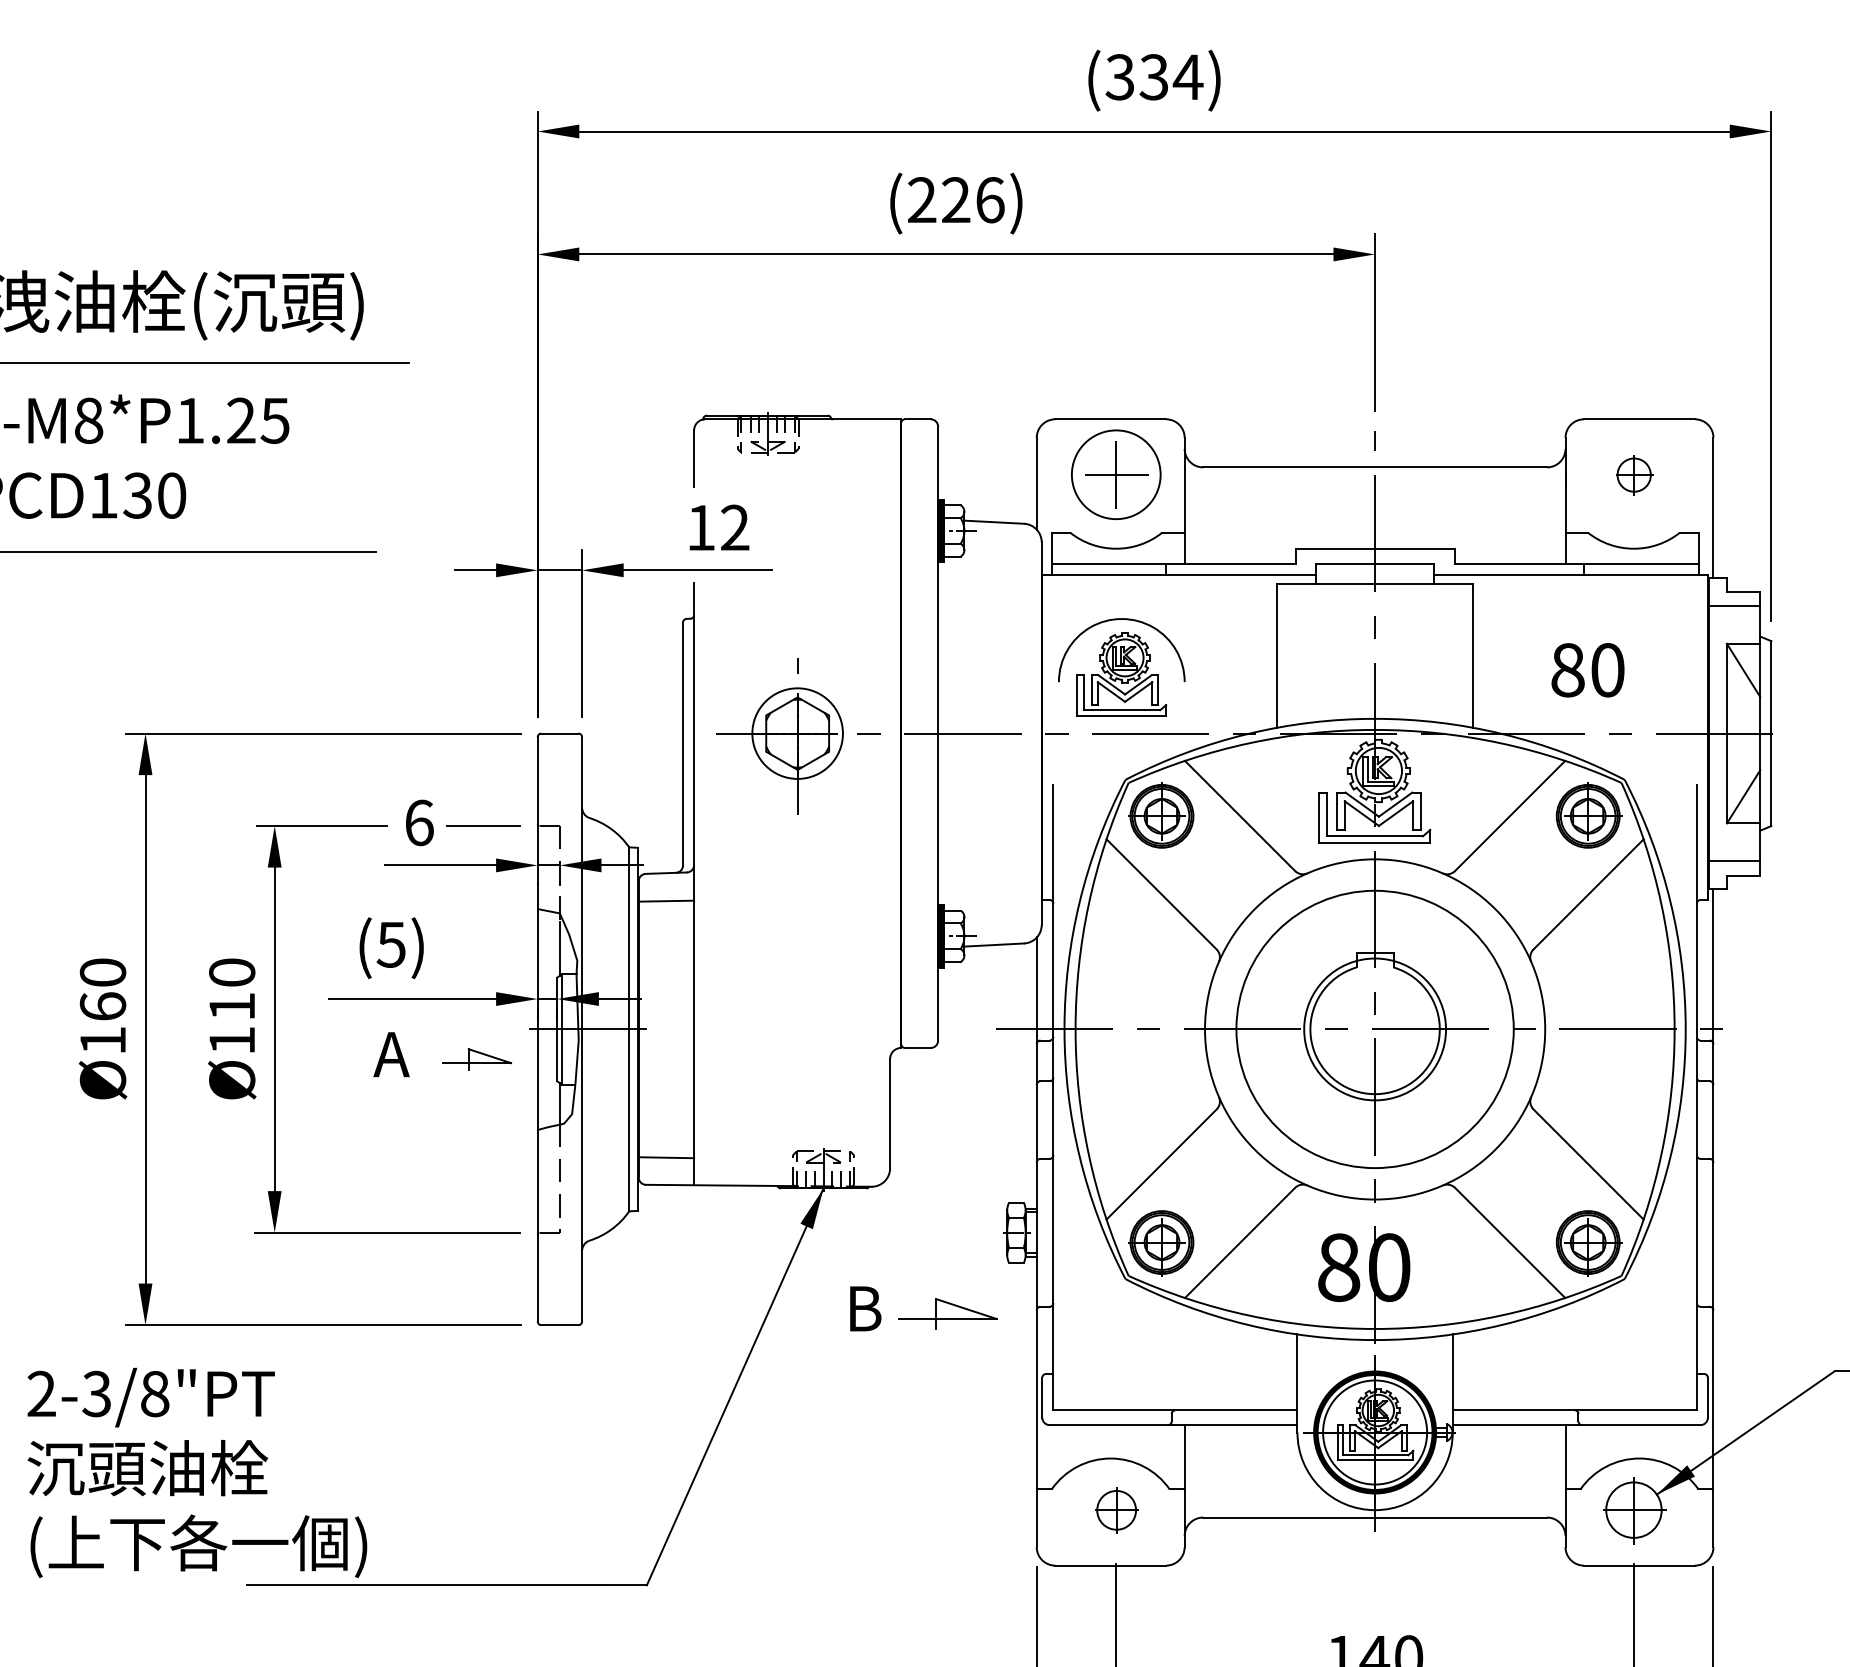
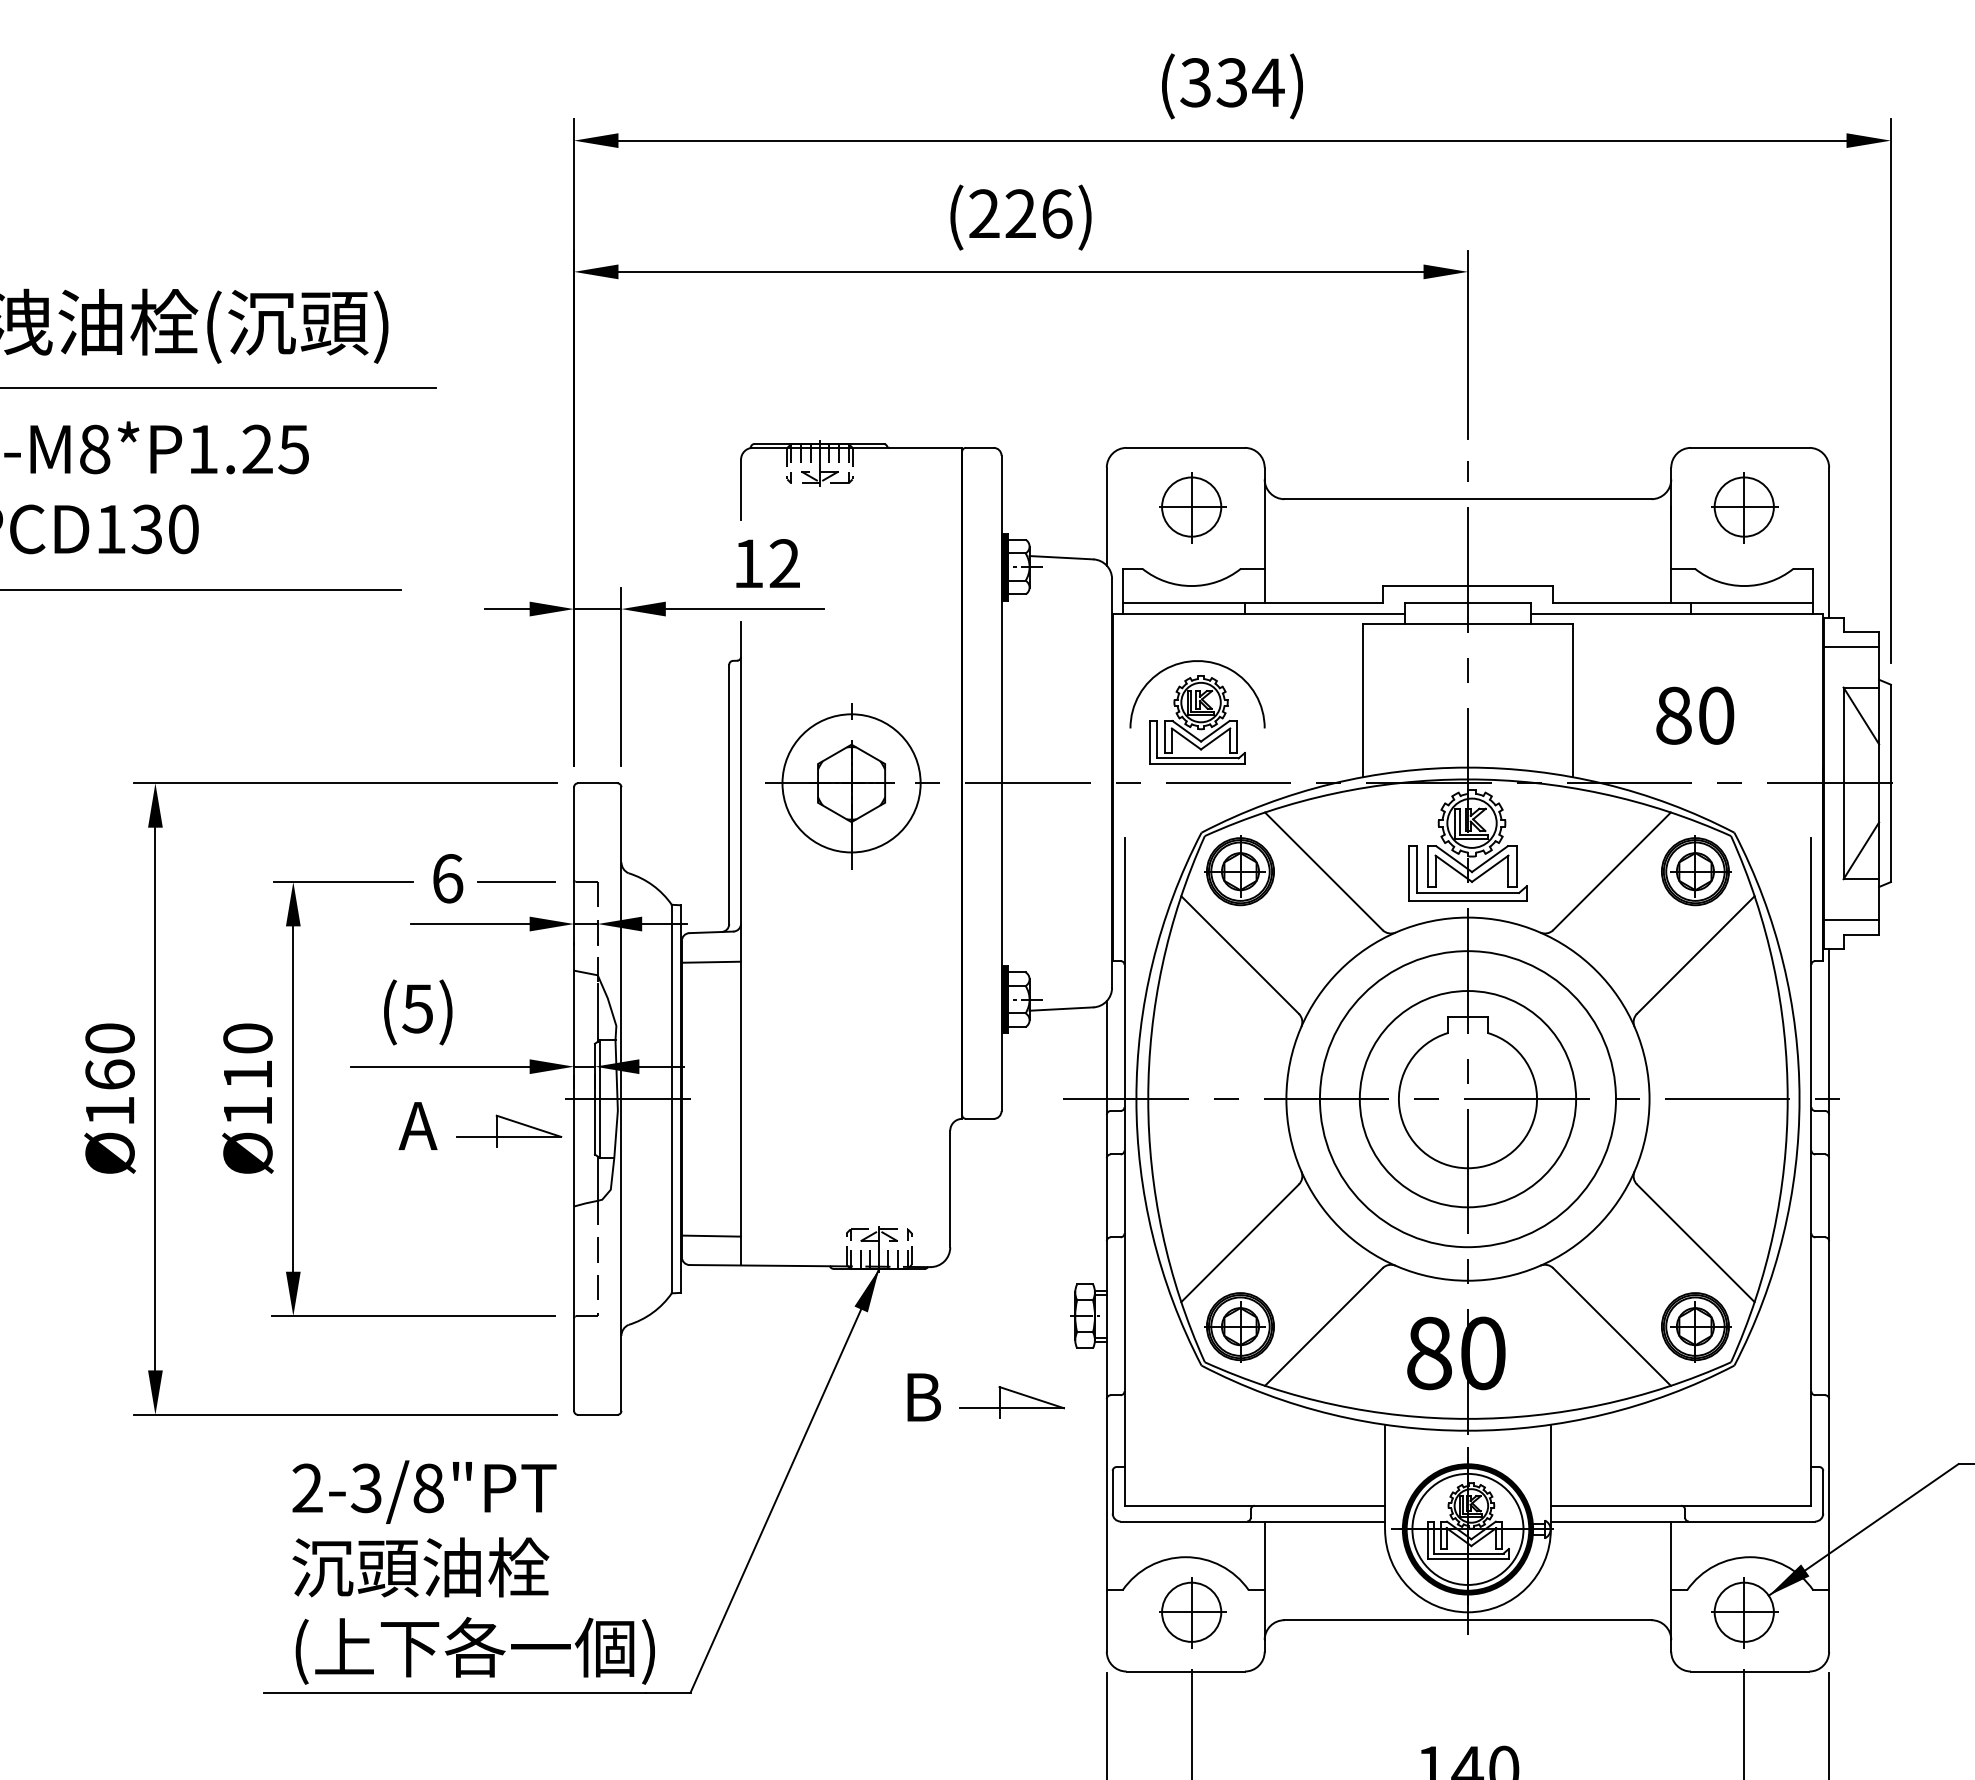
circle: (1116, 474) -> (1191, 506), size x0.62
part: (1634, 475) -> (1744, 507), size x1.67
circle: (797, 733) -> (851, 783), size x1.43
circle: (1374, 1029) -> (1467, 1099), size x1.43
part: (477, 1058) -> (509, 1130), size x1.43
text: (197, 1472) -> (473, 1572), moved
part: (1117, 1510) -> (1192, 1612), size x1.43

